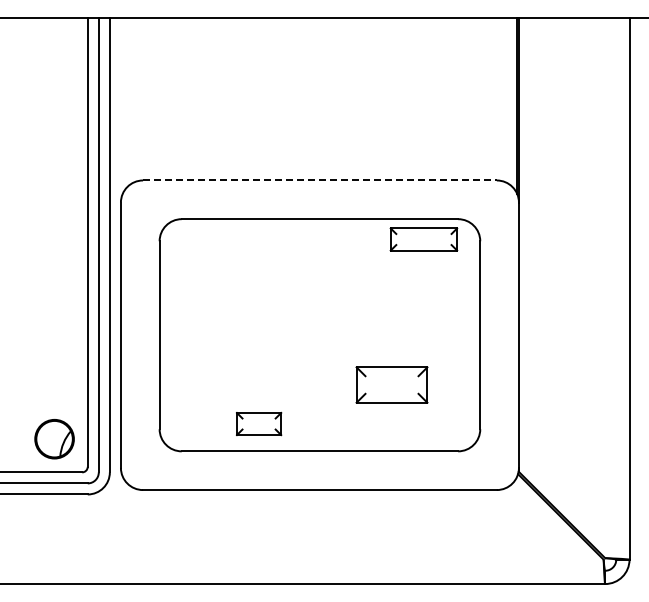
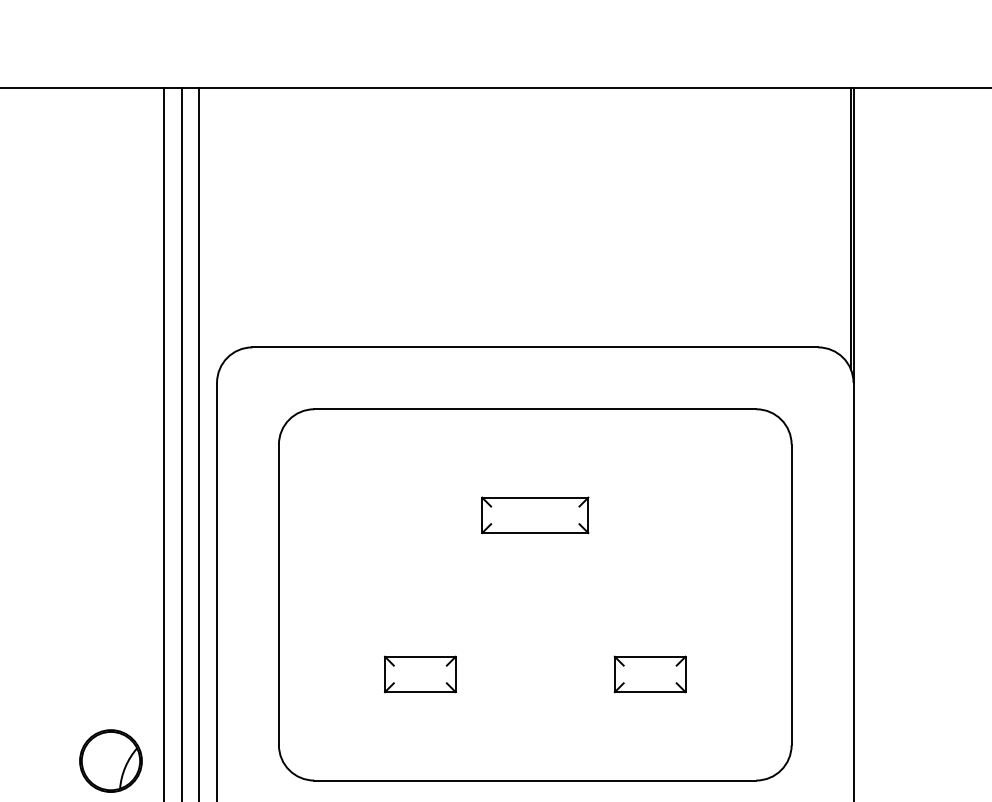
line: (319, 180) -> (534, 347), dashed -> solid
part: (423, 239) -> (534, 515), moved
part: (391, 384) -> (649, 673), size x0.62
part: (259, 423) -> (421, 673), moved

